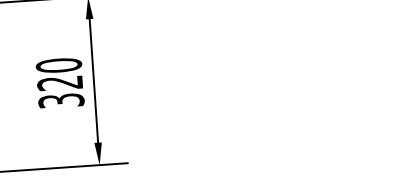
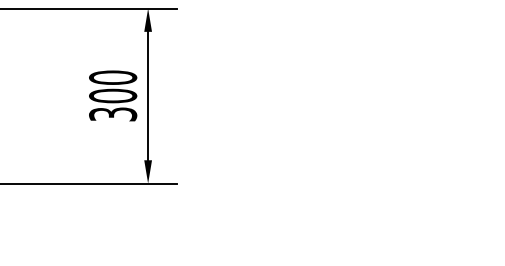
text: (60, 82) -> (113, 95), 320 -> 300

